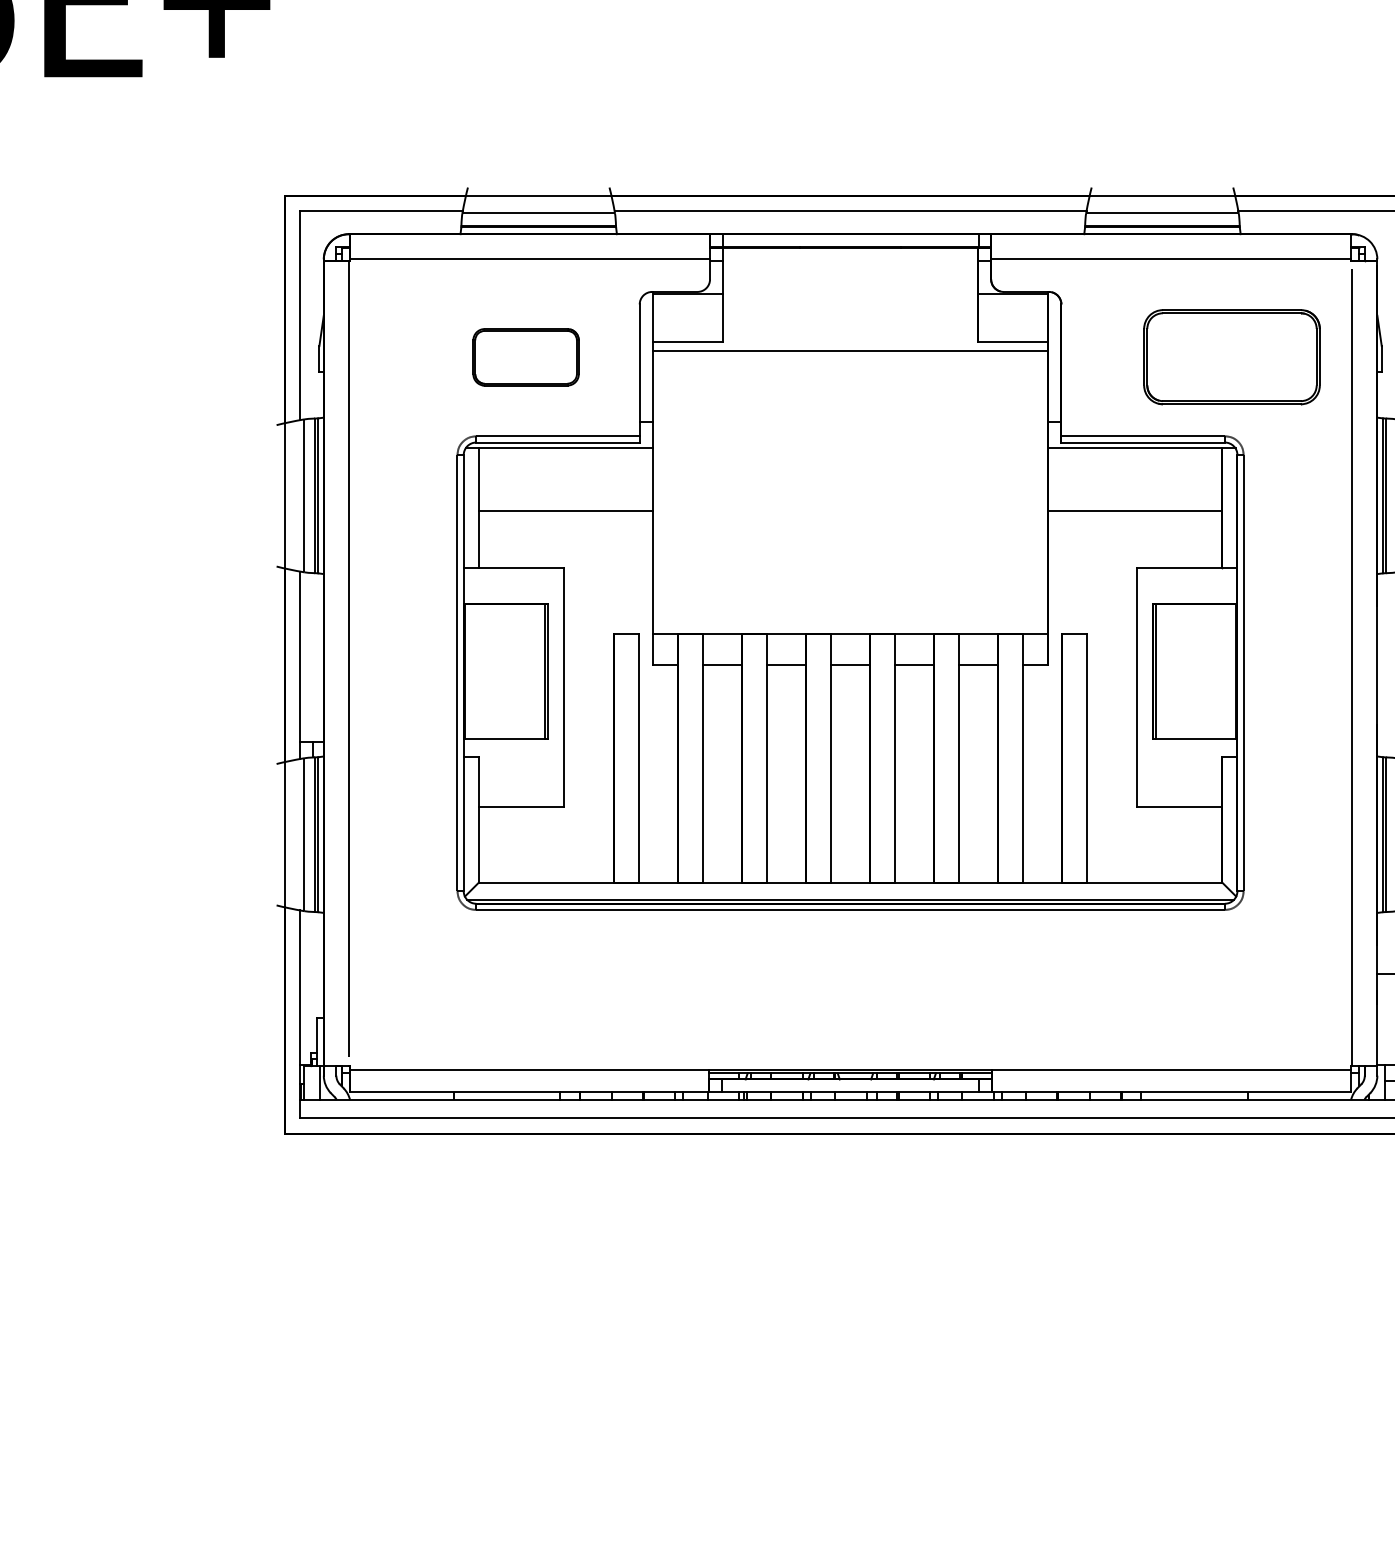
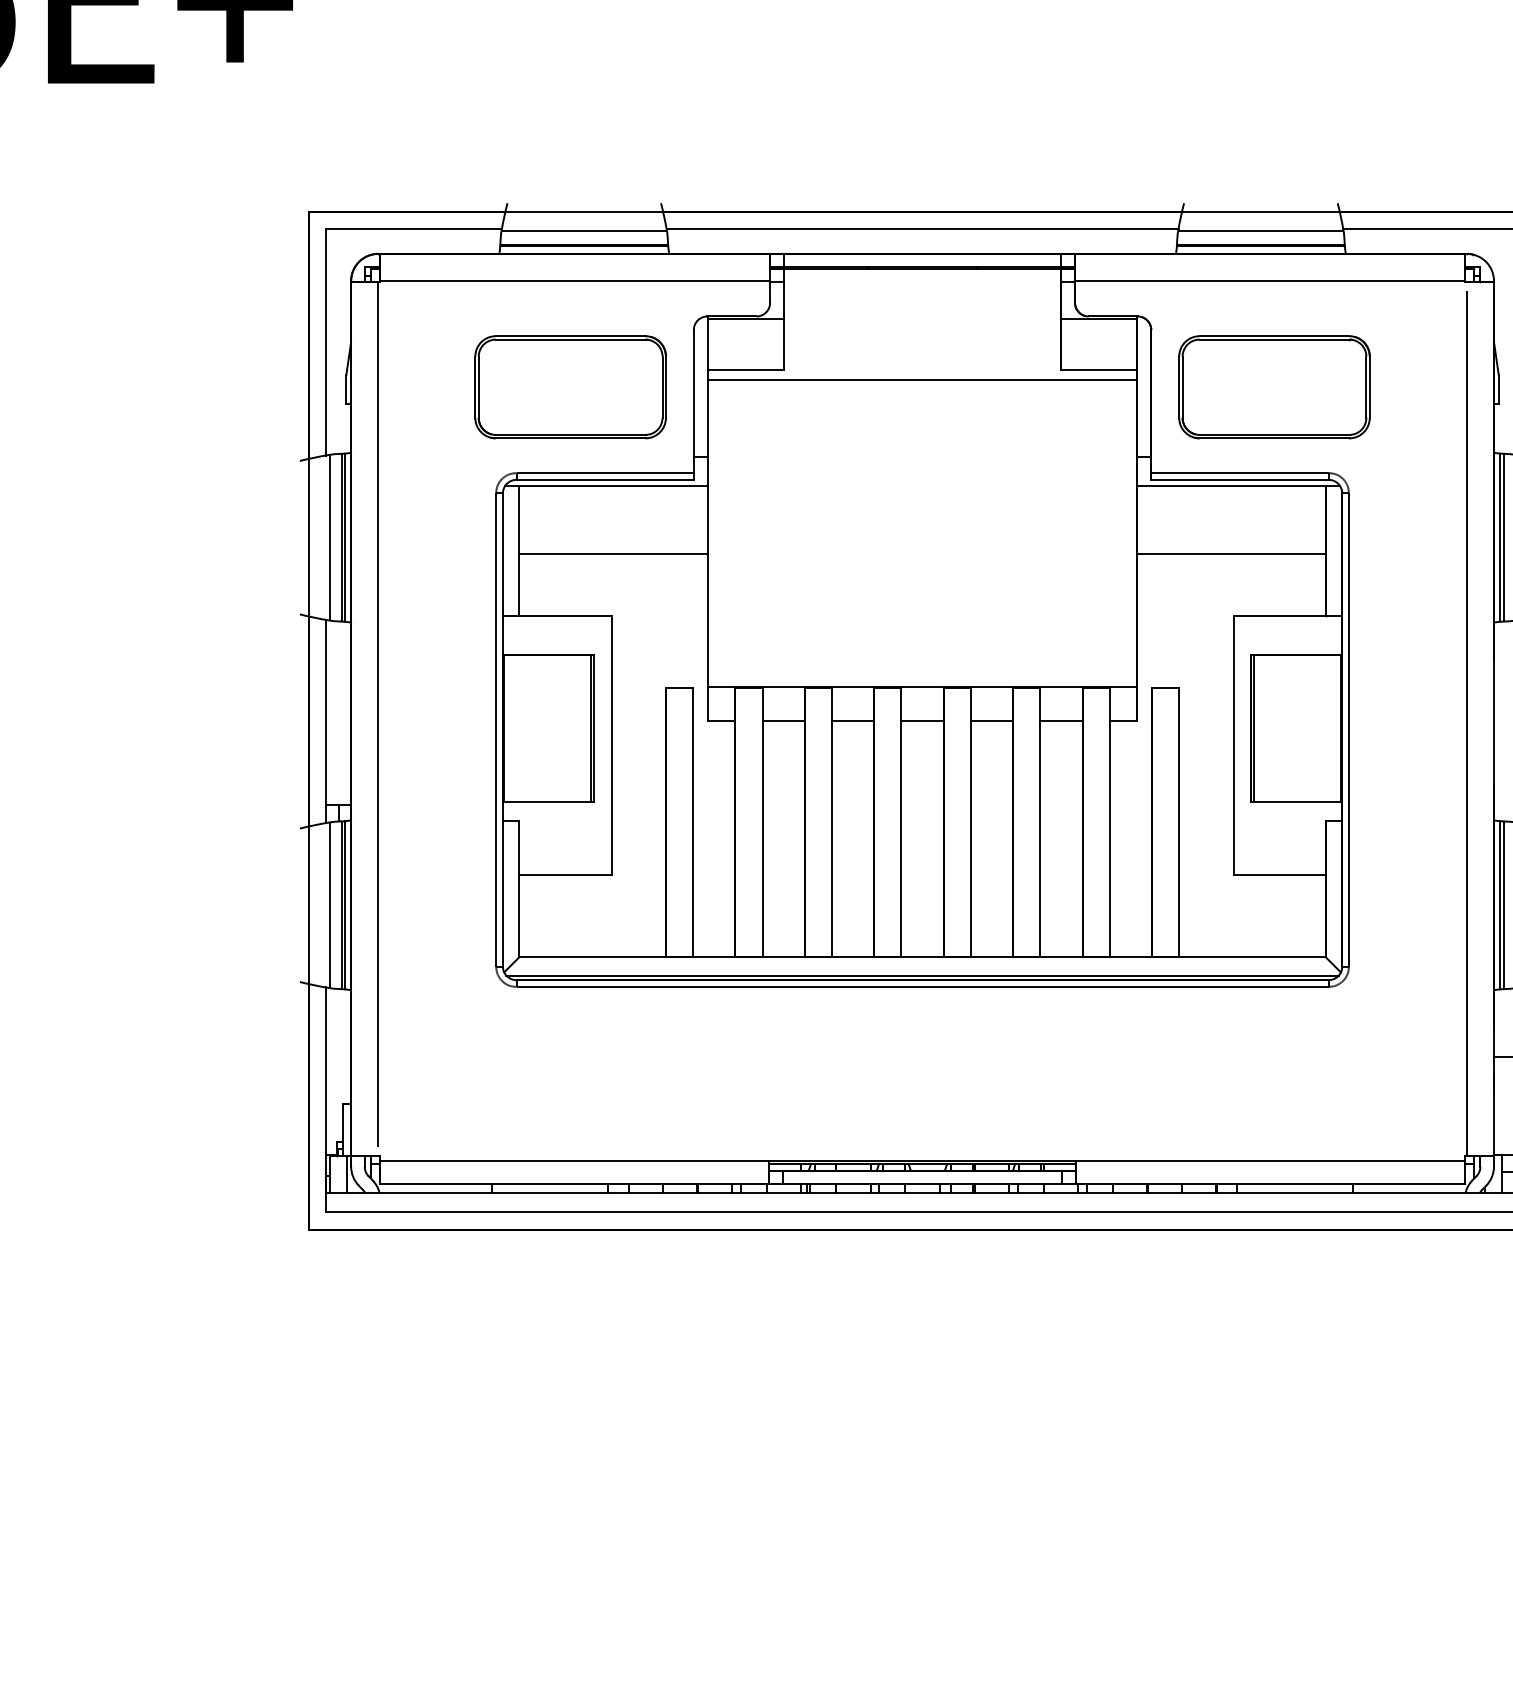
part: (525, 357) -> (569, 387), size x1.67
part: (1231, 357) -> (1273, 387), moved

